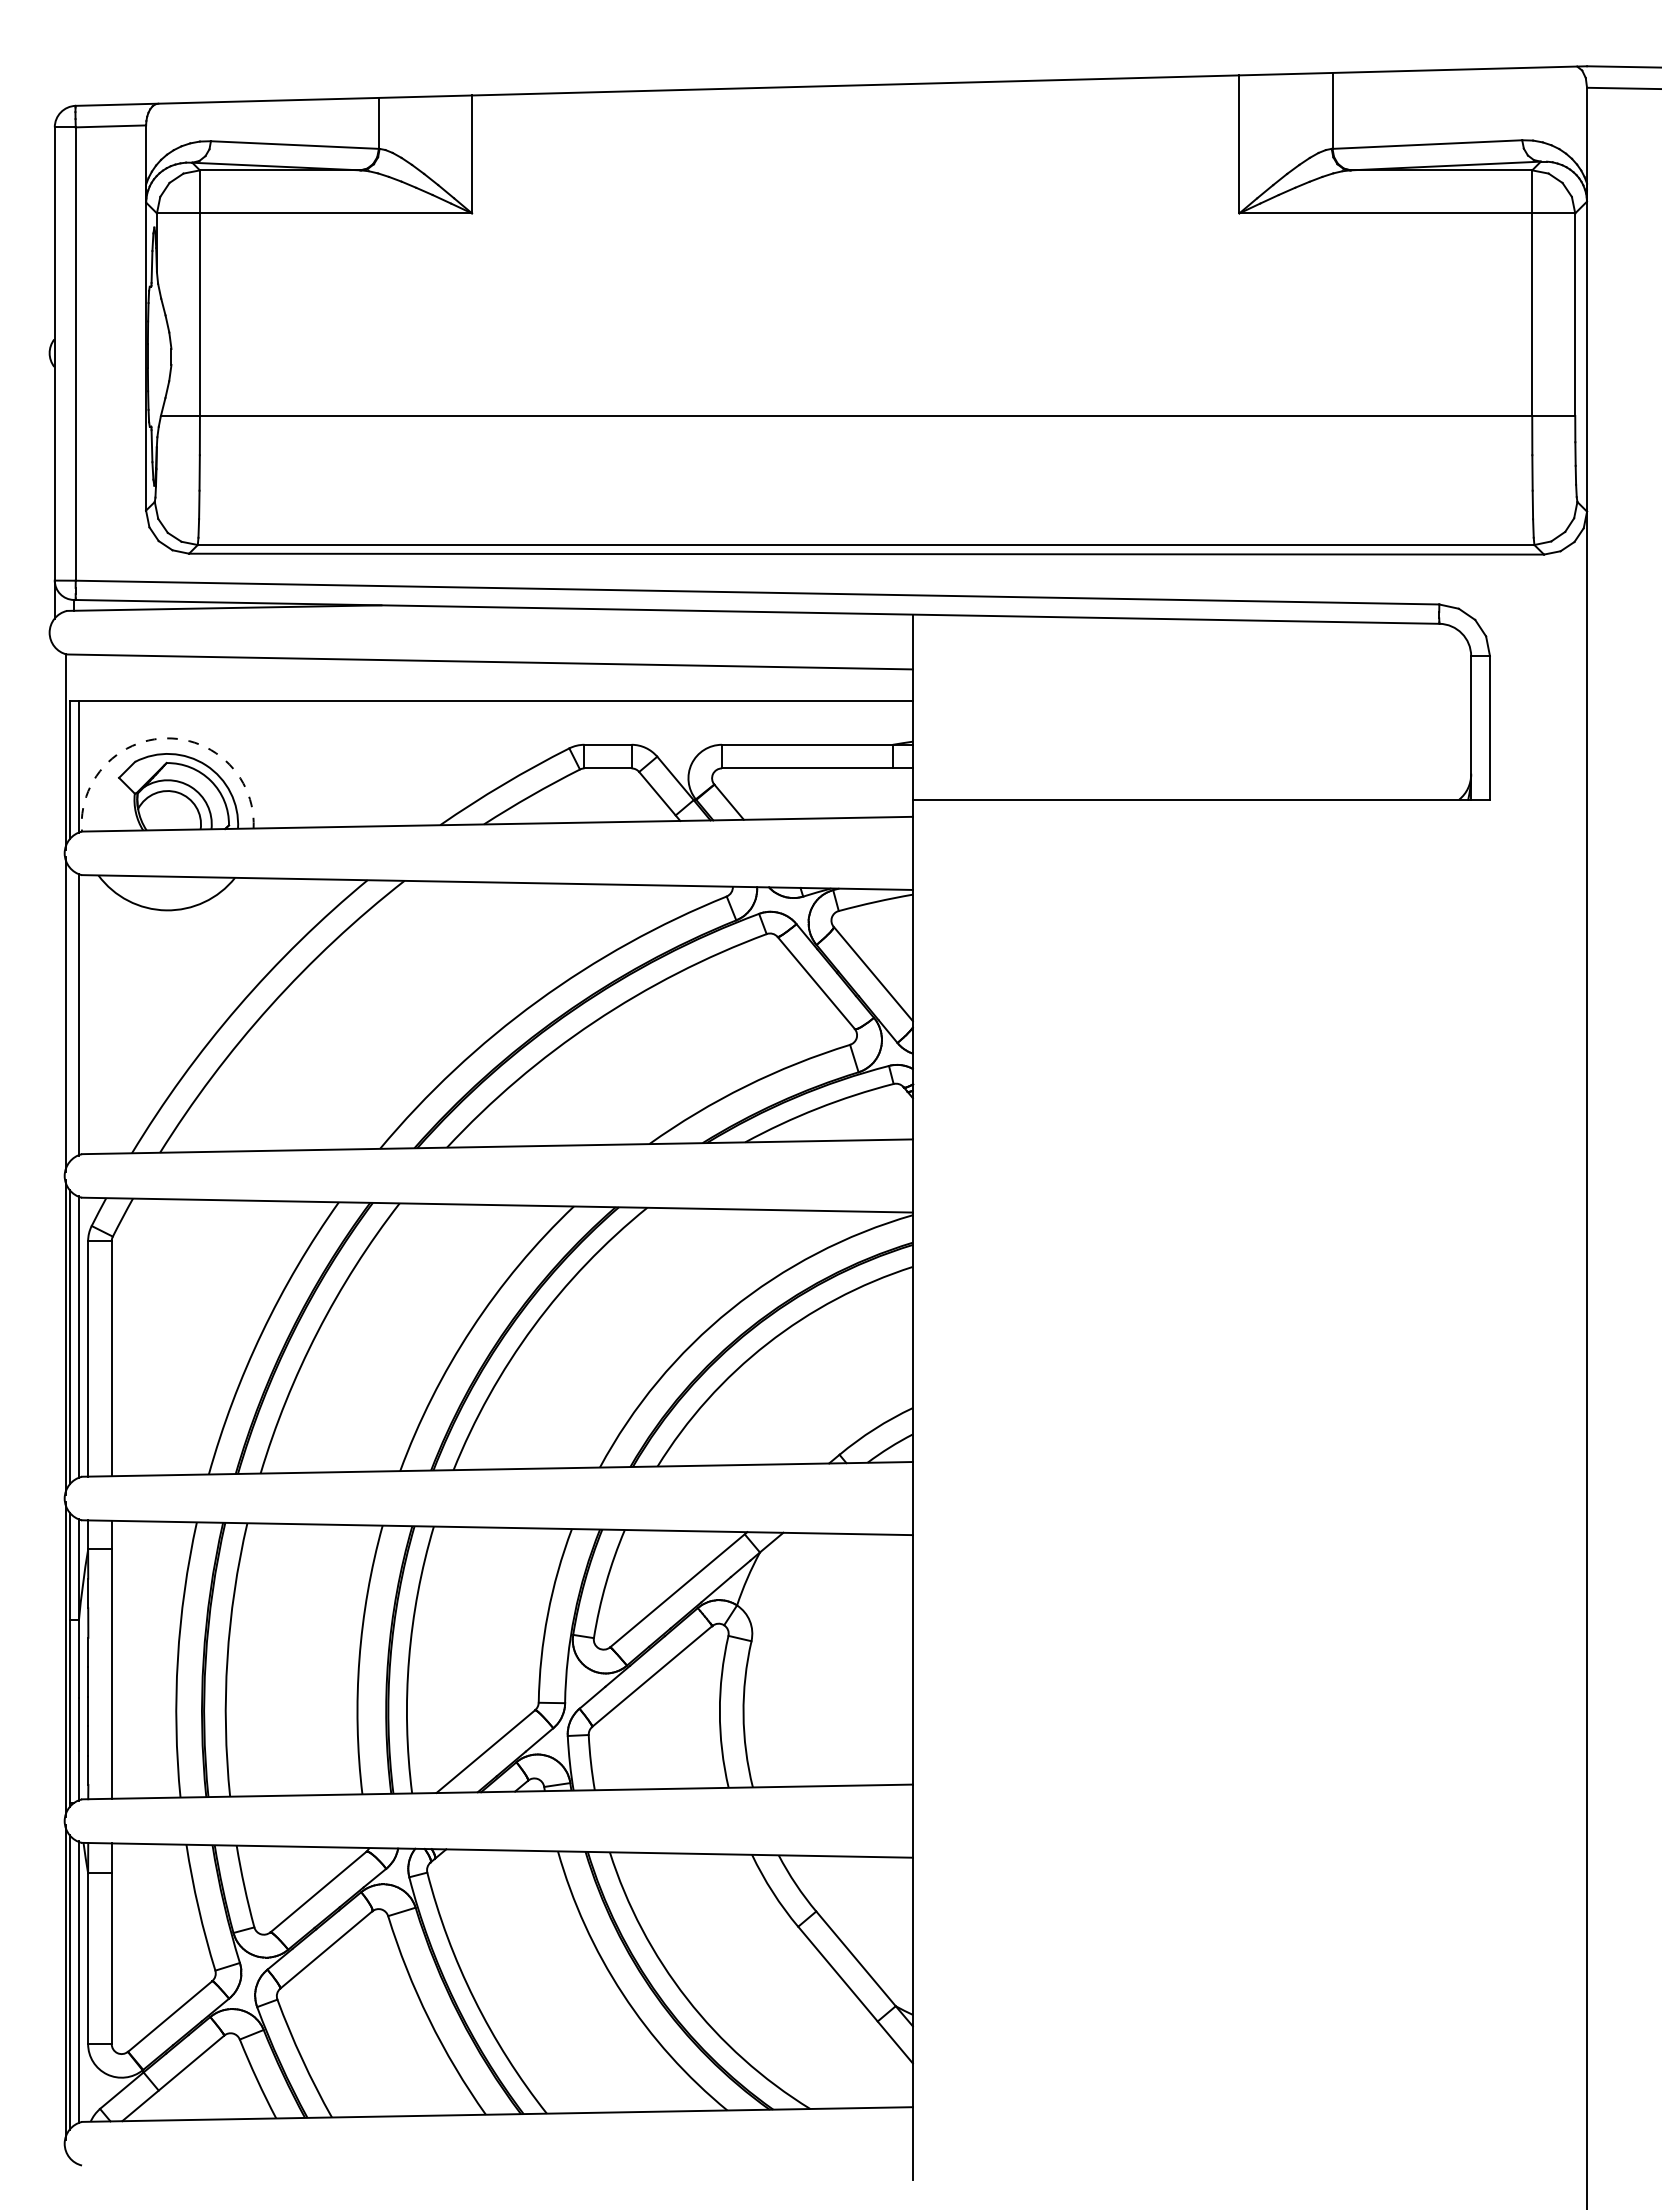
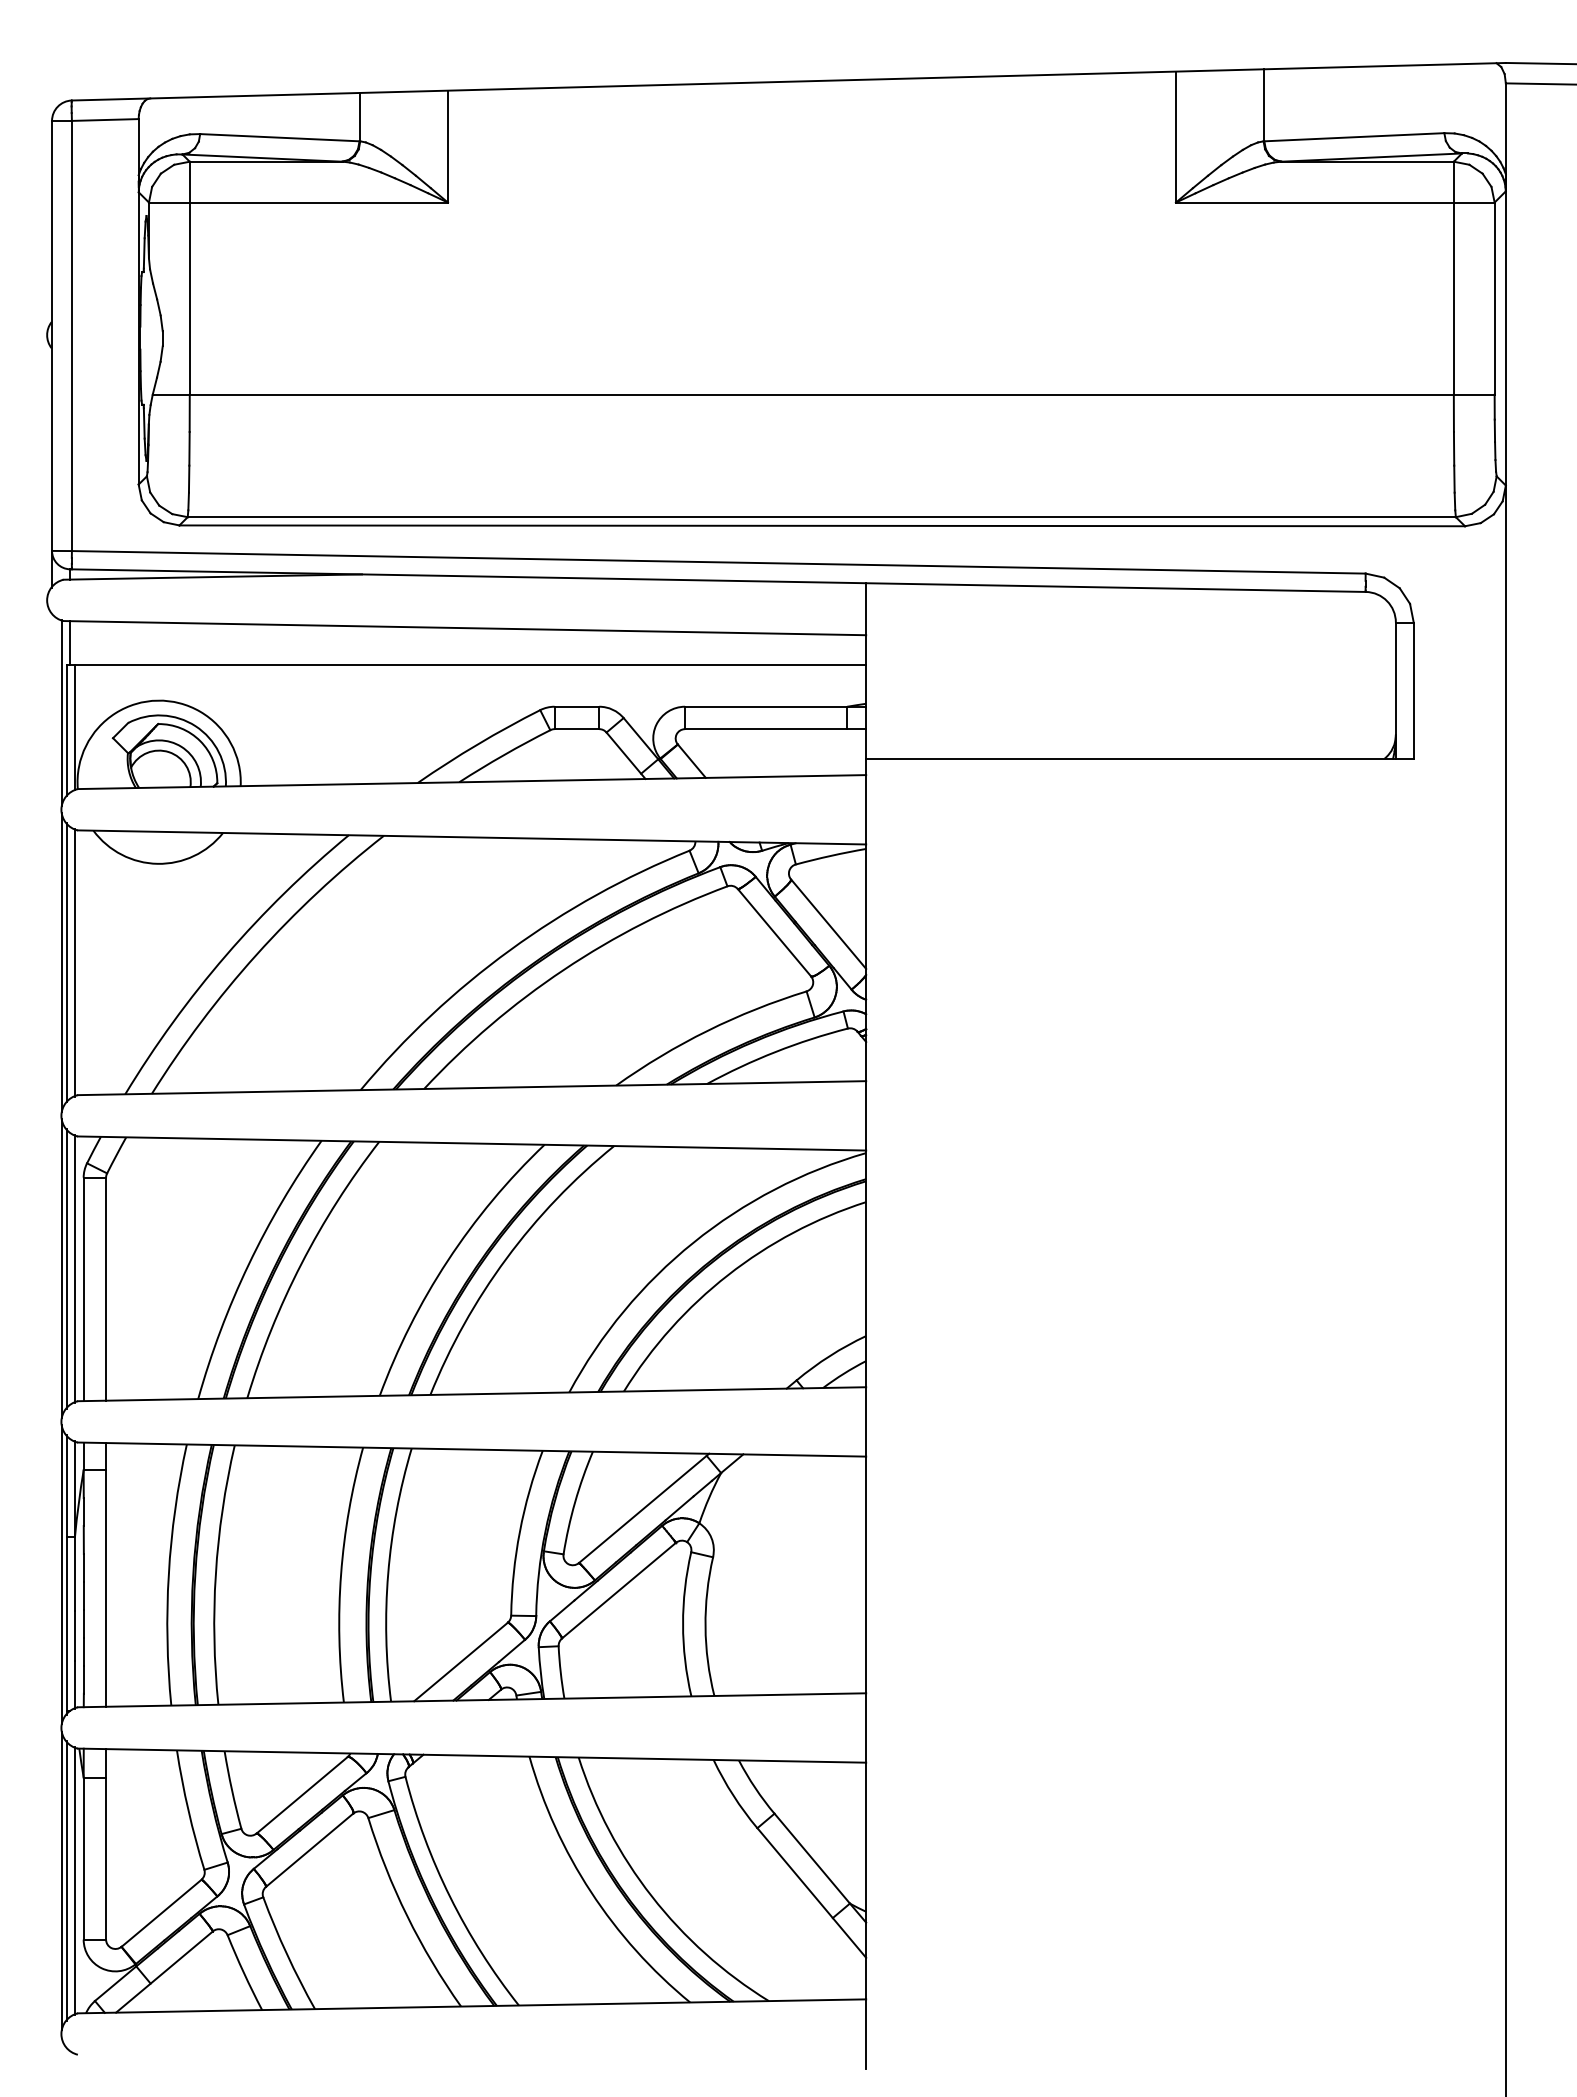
line: (73, 677) -> (69, 642), added
arc: (166, 738) -> (158, 700), dashed -> solid
line: (70, 1014) -> (66, 962), added

